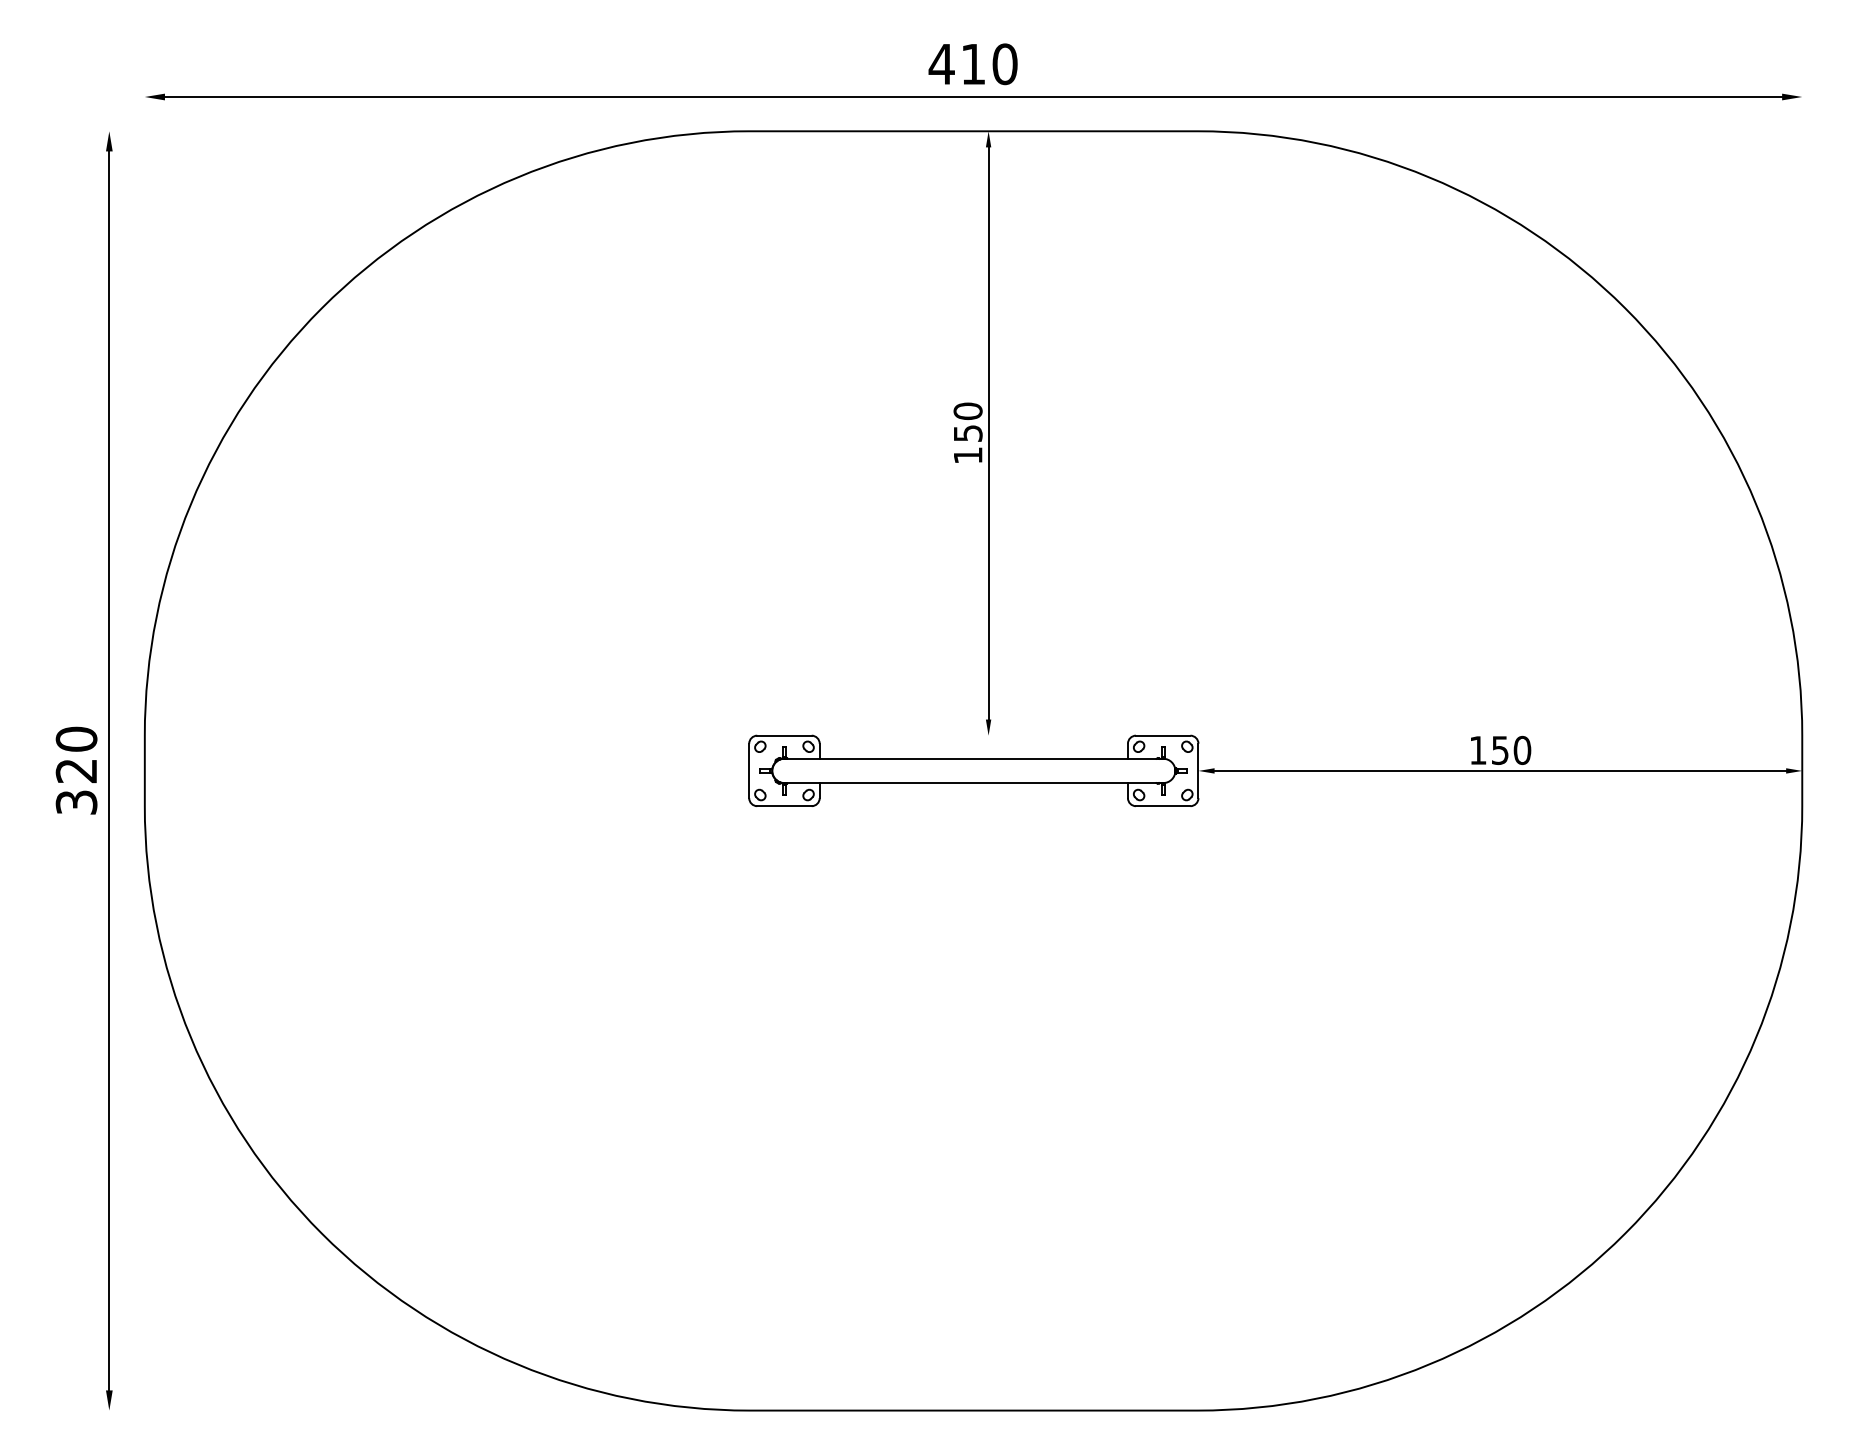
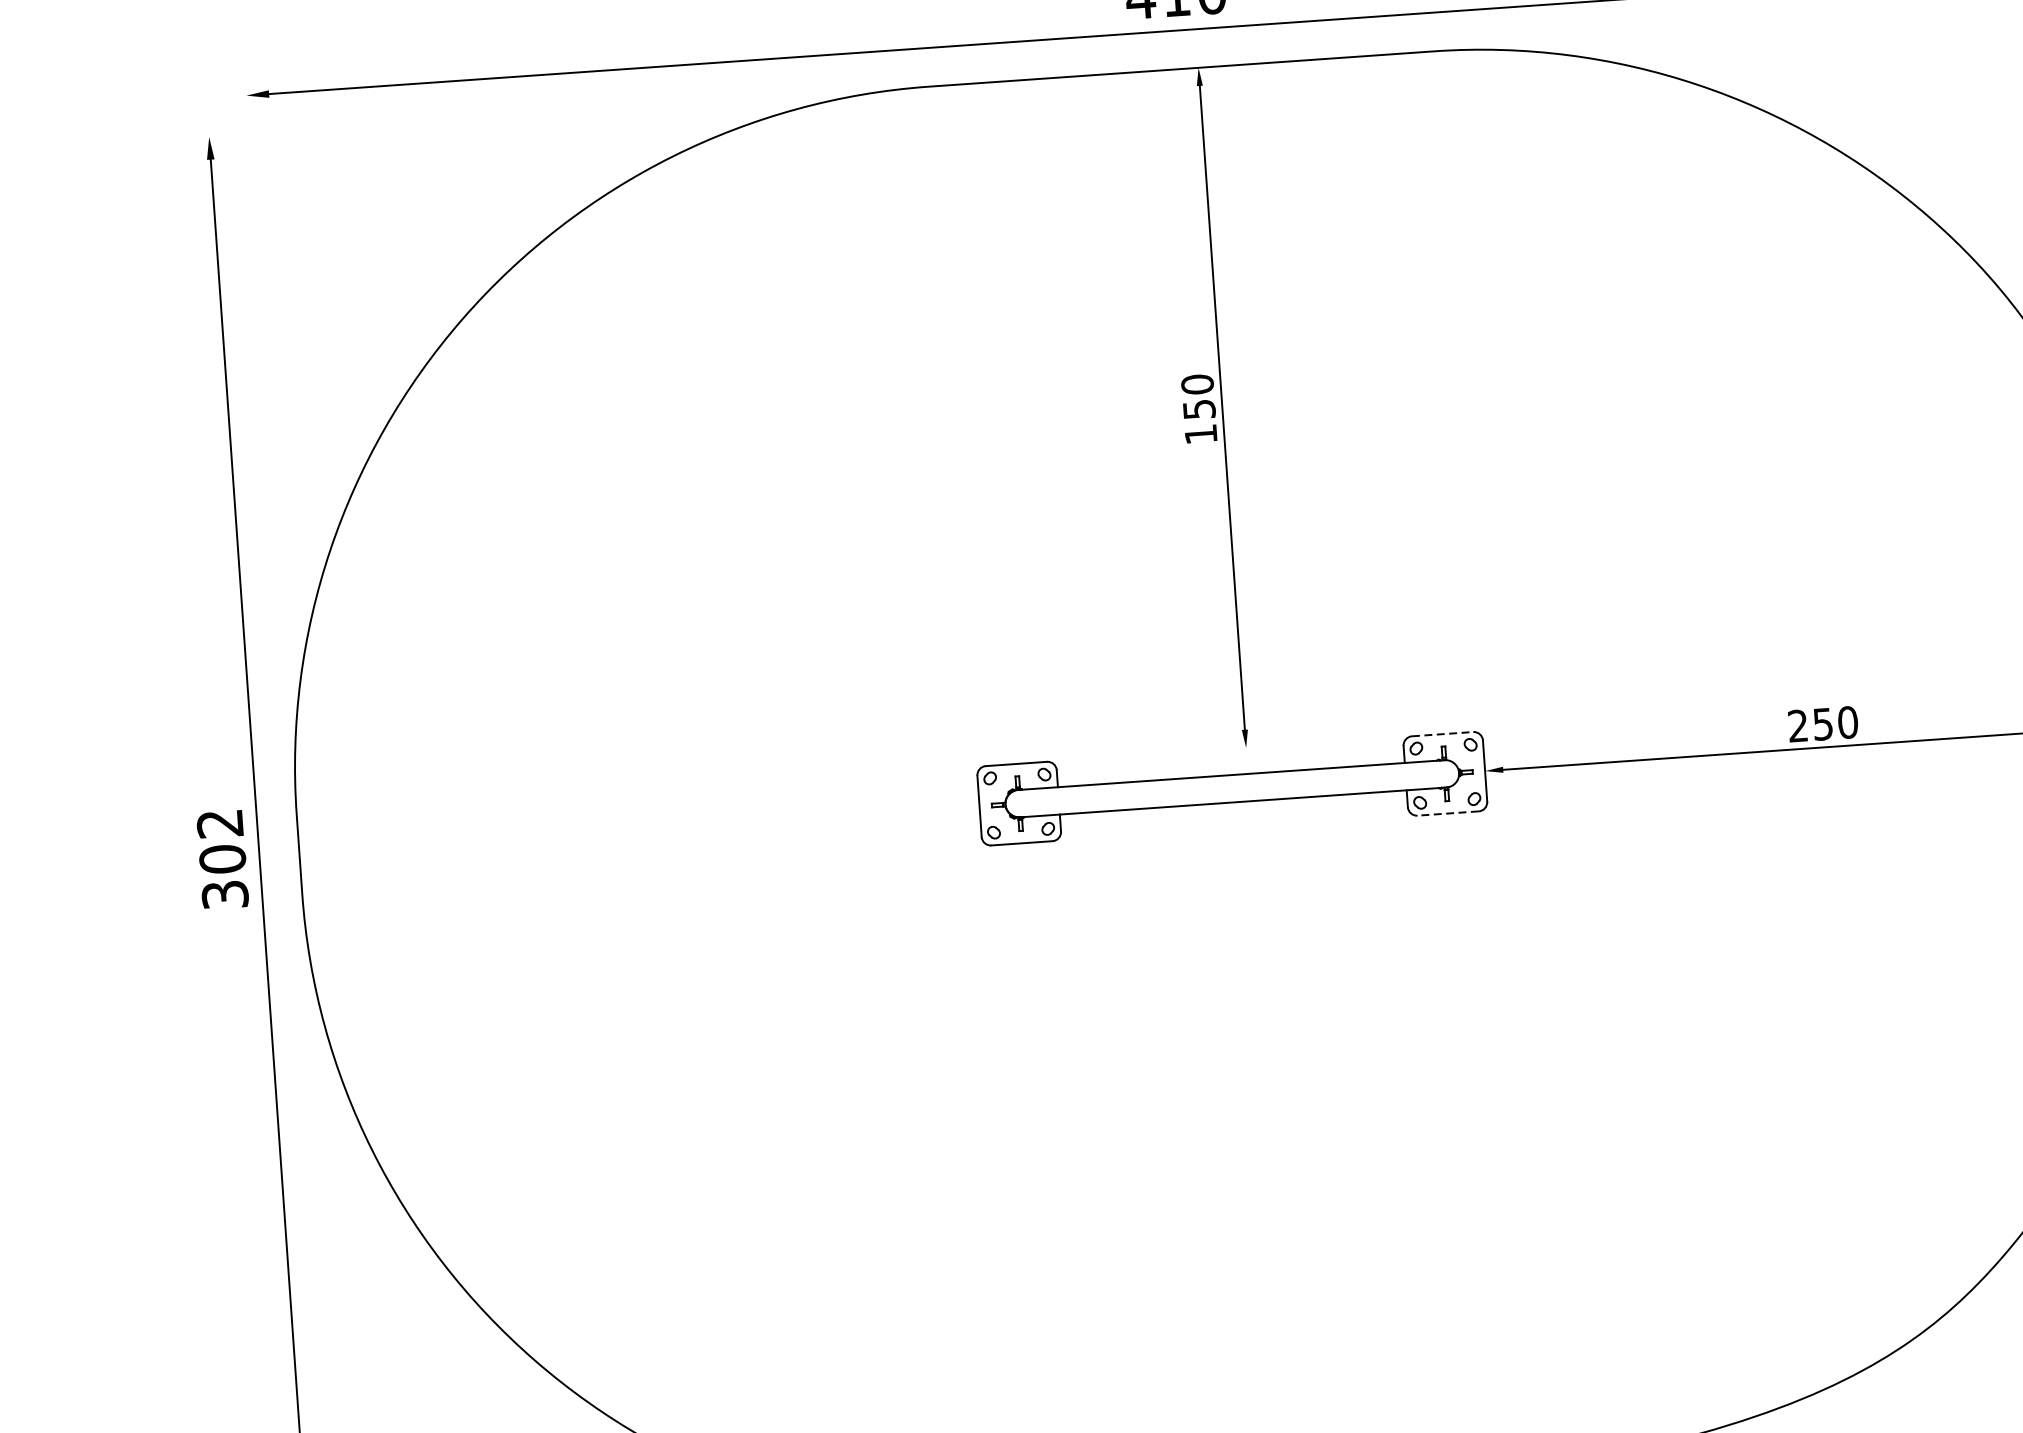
line: (1163, 735) -> (1442, 733), solid -> dashed
text: (1477, 749) -> (1797, 725), 150 -> 250
text: (76, 754) -> (221, 840), 320 -> 302
line: (1162, 806) -> (1447, 813), solid -> dashed

